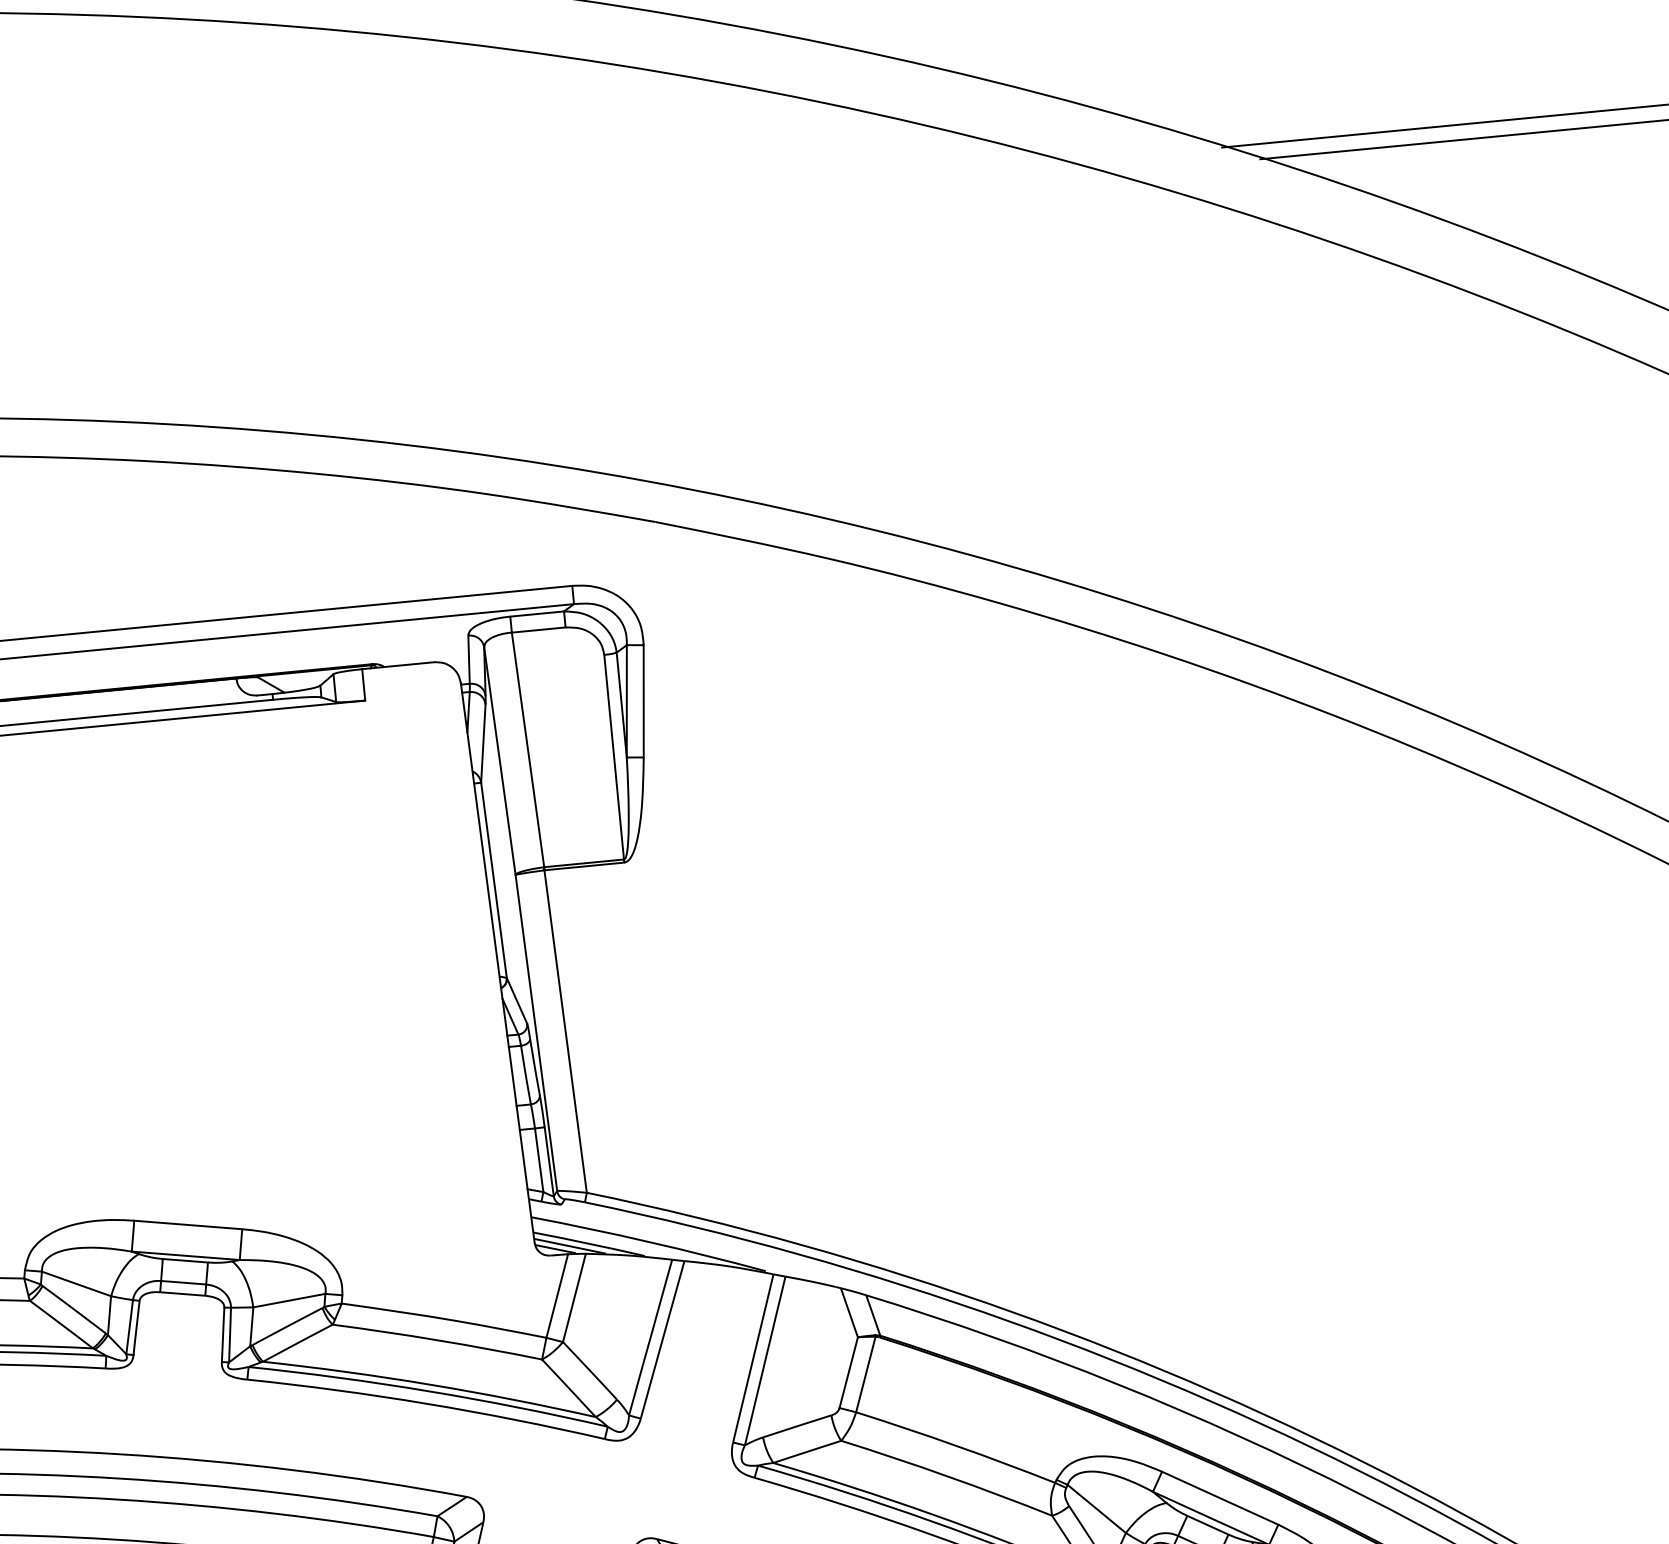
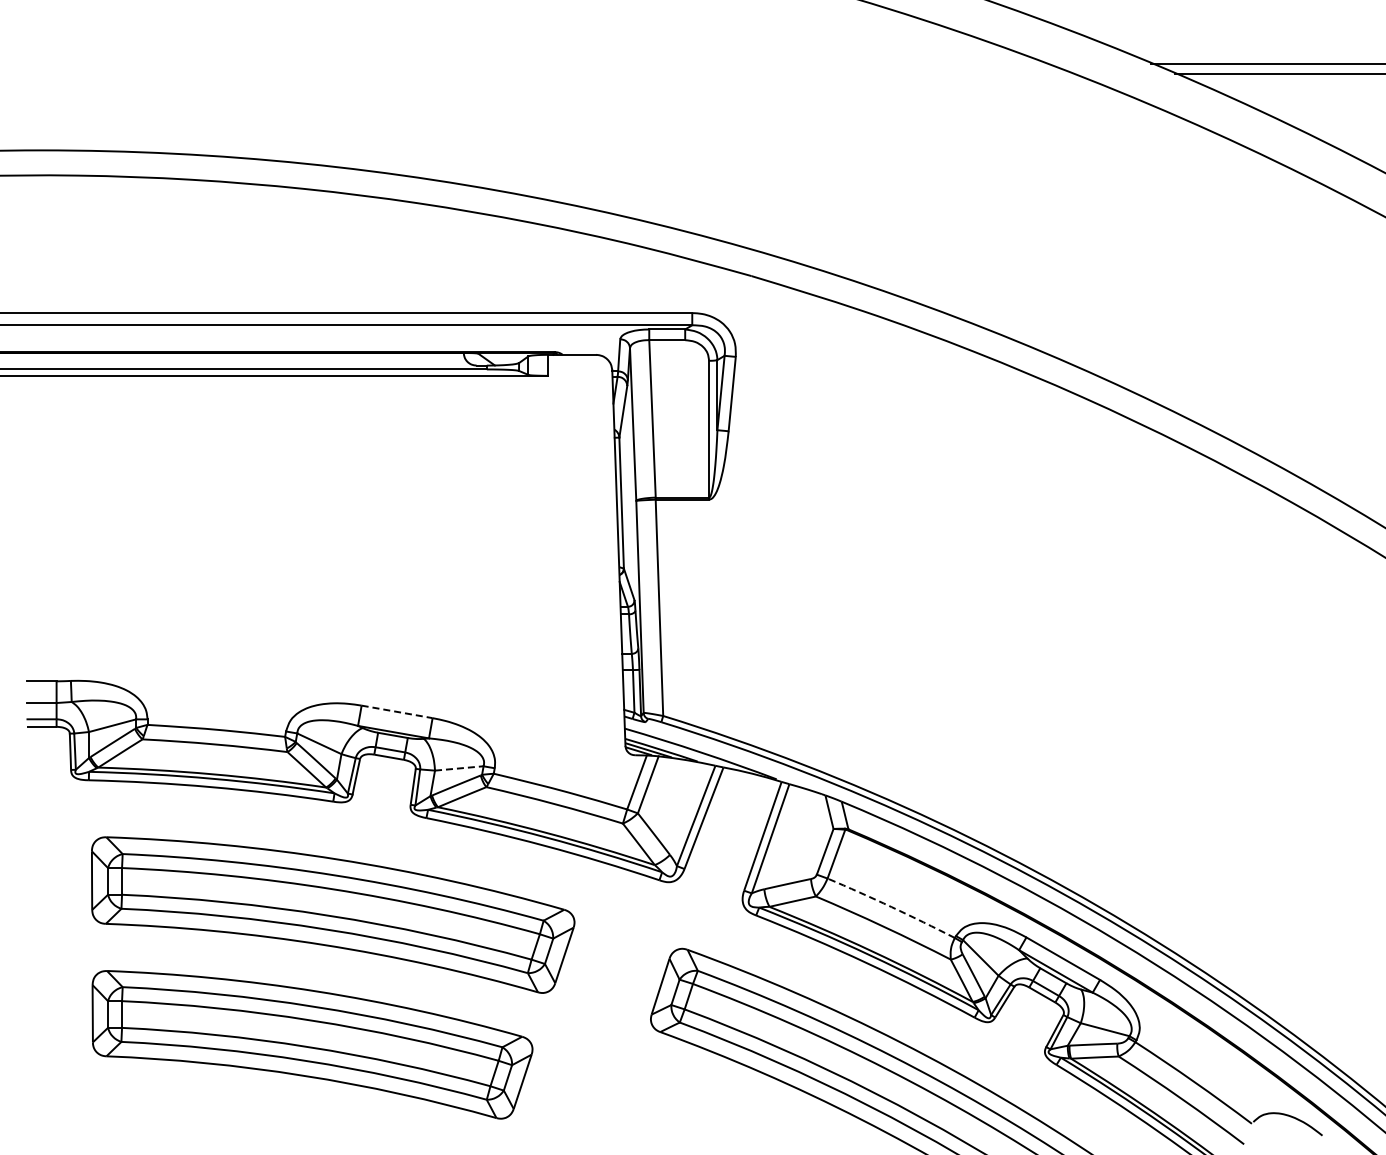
line: (188, 1224) -> (397, 711), solid -> dashed
line: (289, 1300) -> (459, 768), solid -> dashed
arc: (955, 1446) -> (891, 907), solid -> dashed

